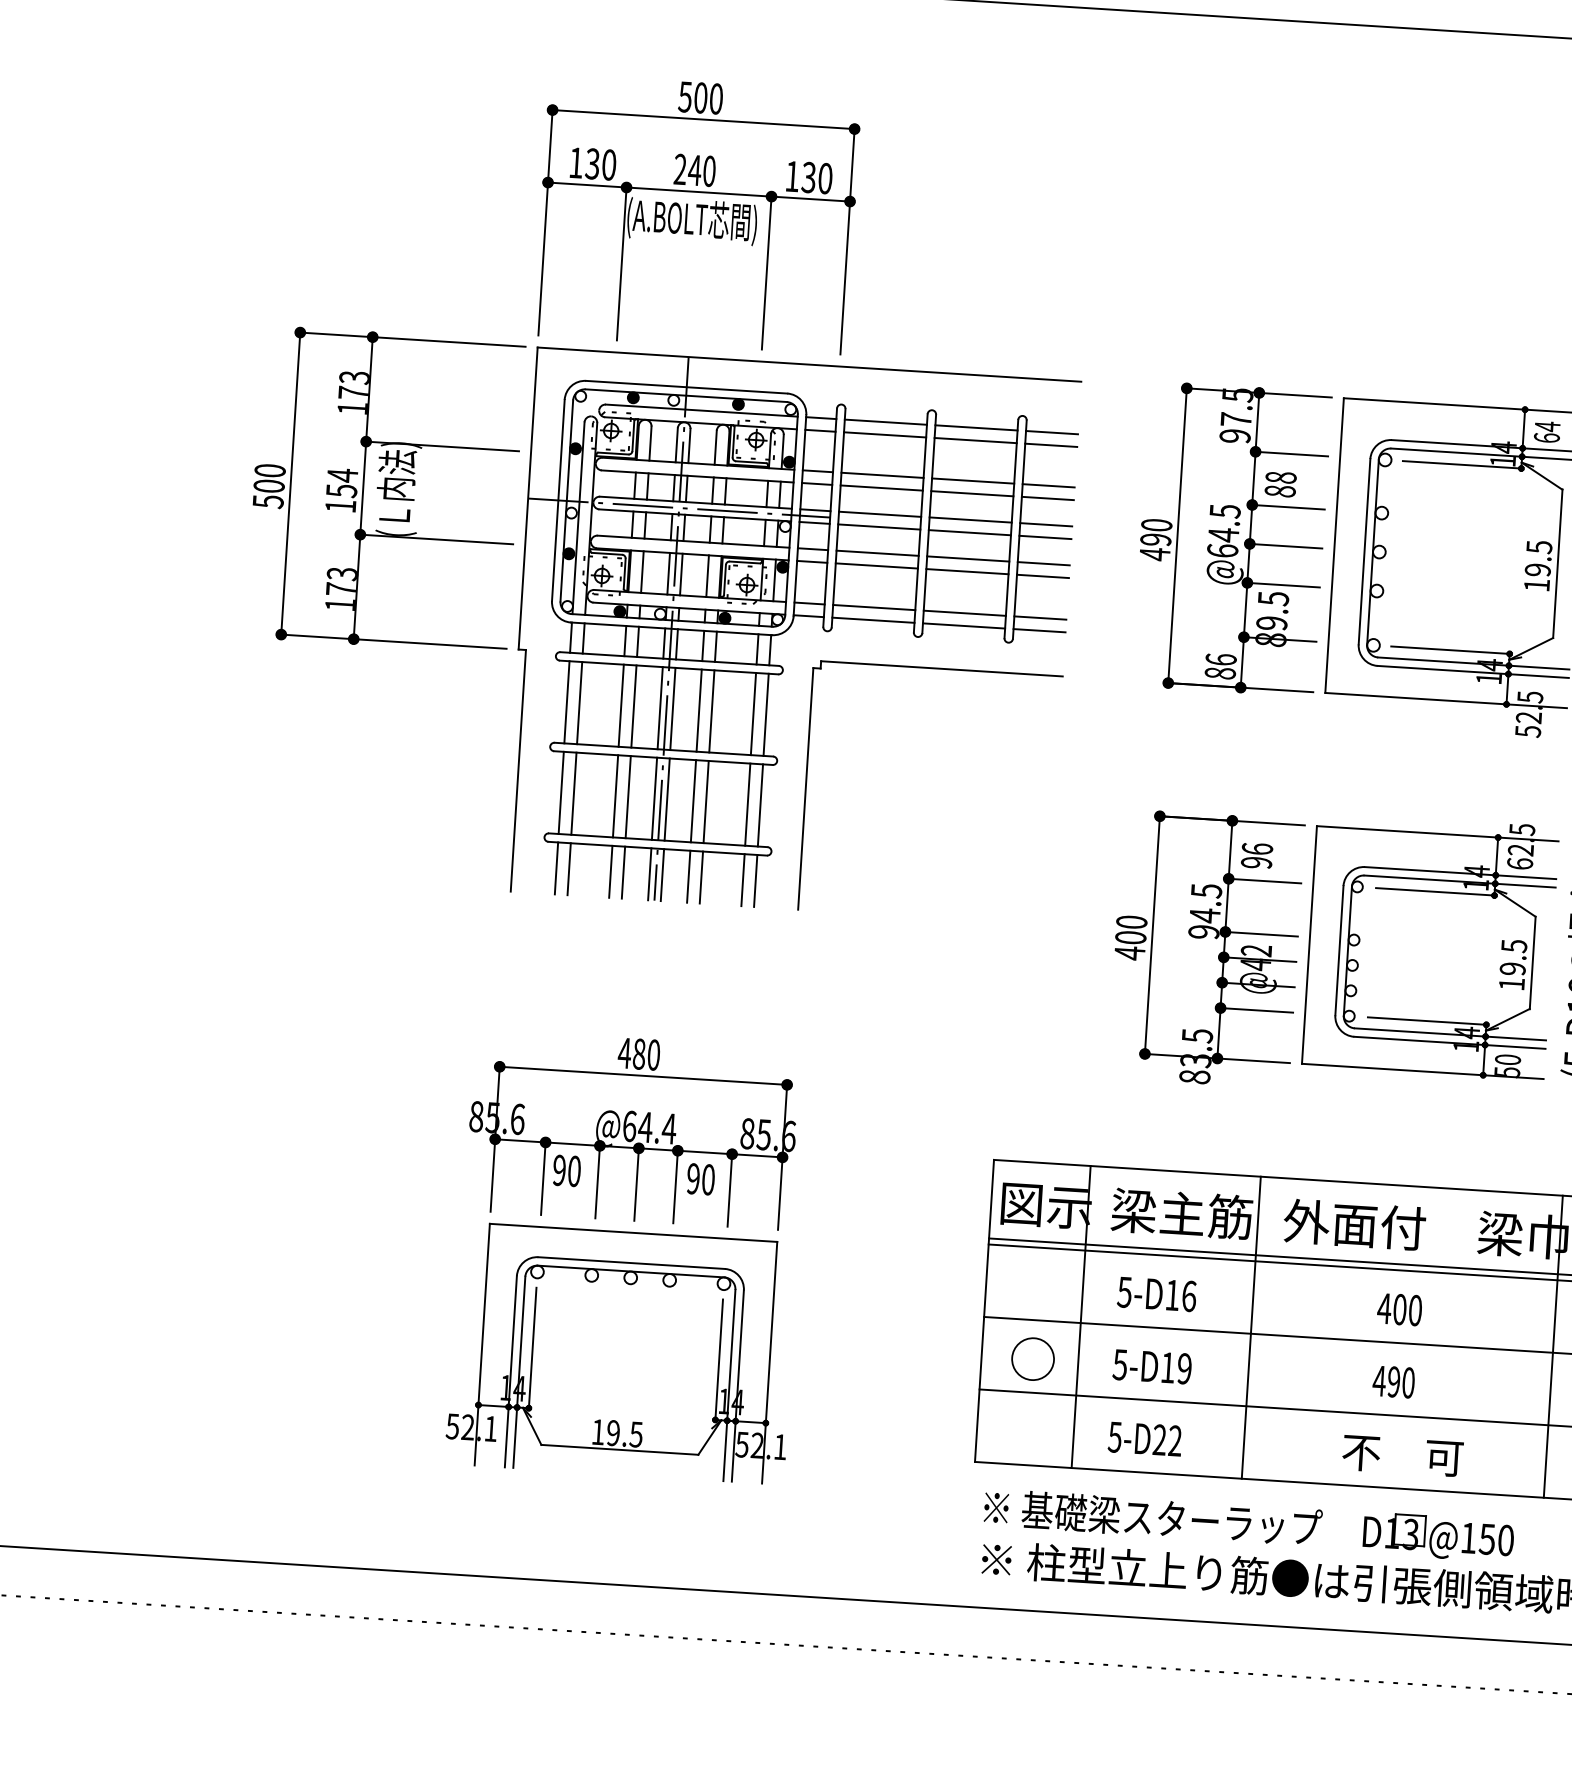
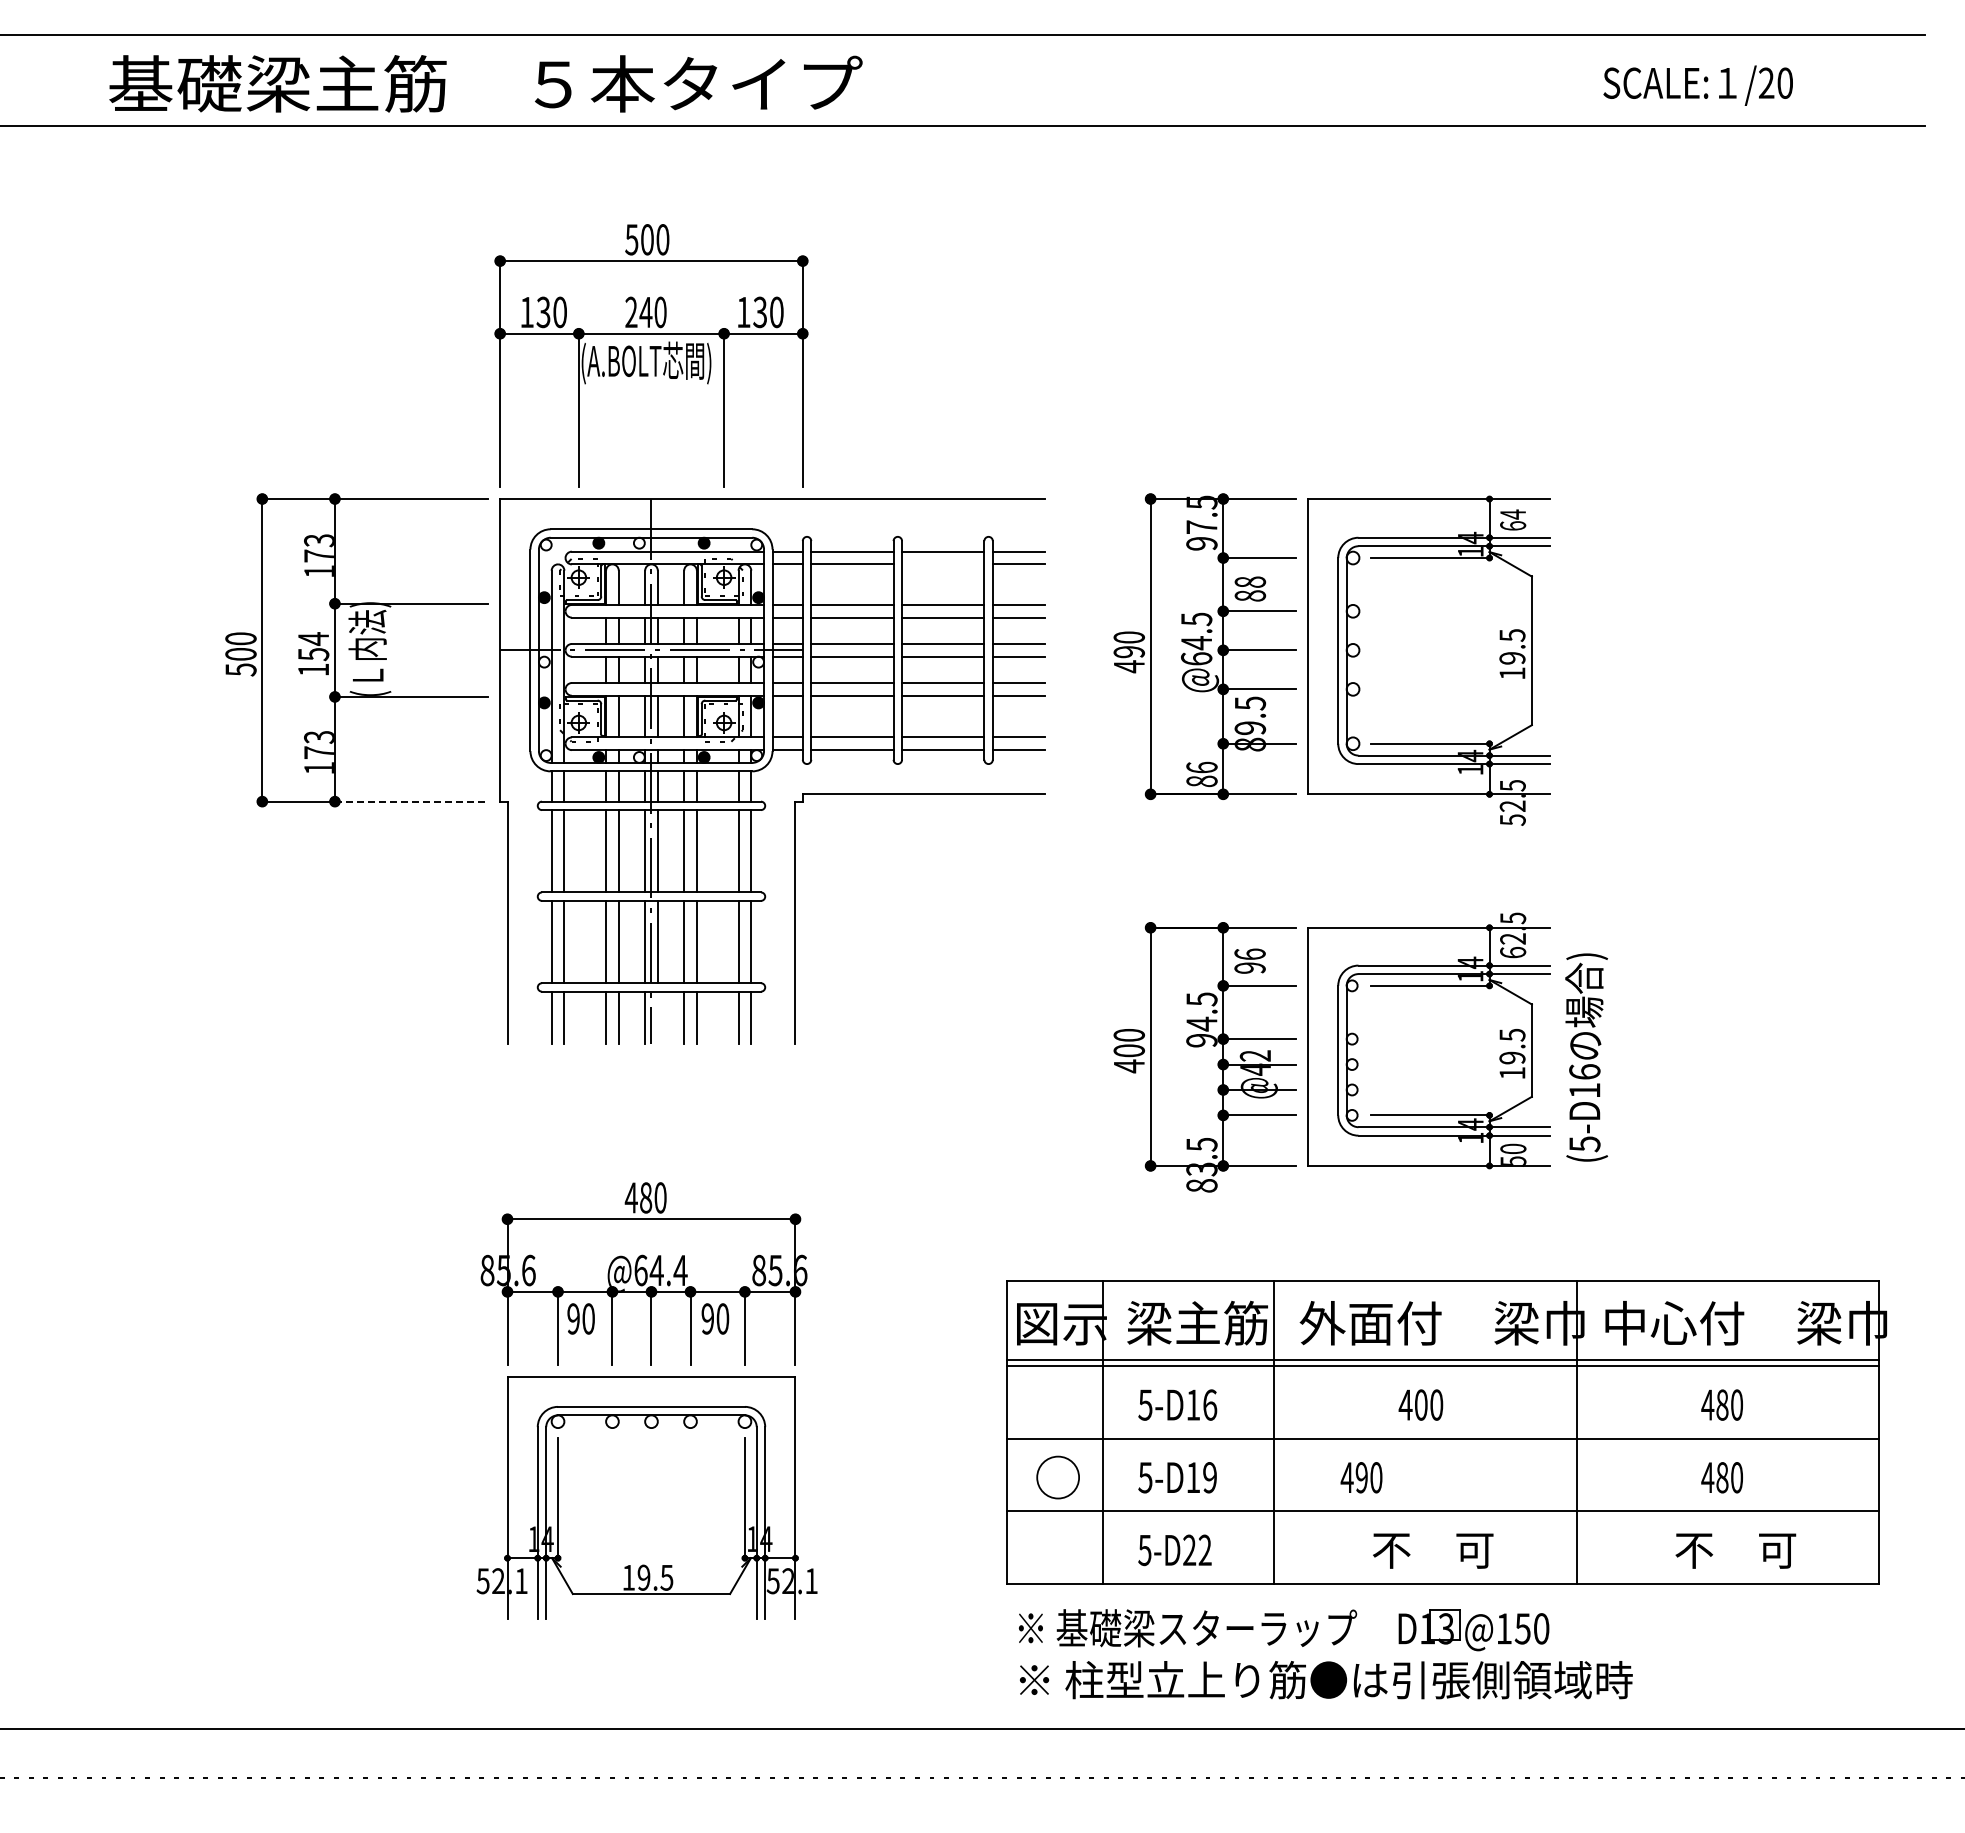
line: (975, 440) -> (943, 564), removed
line: (430, 643) -> (411, 801), solid -> dashed
line: (662, 874) -> (657, 1017), removed
text: (1393, 1381) -> (1361, 1477), moved

